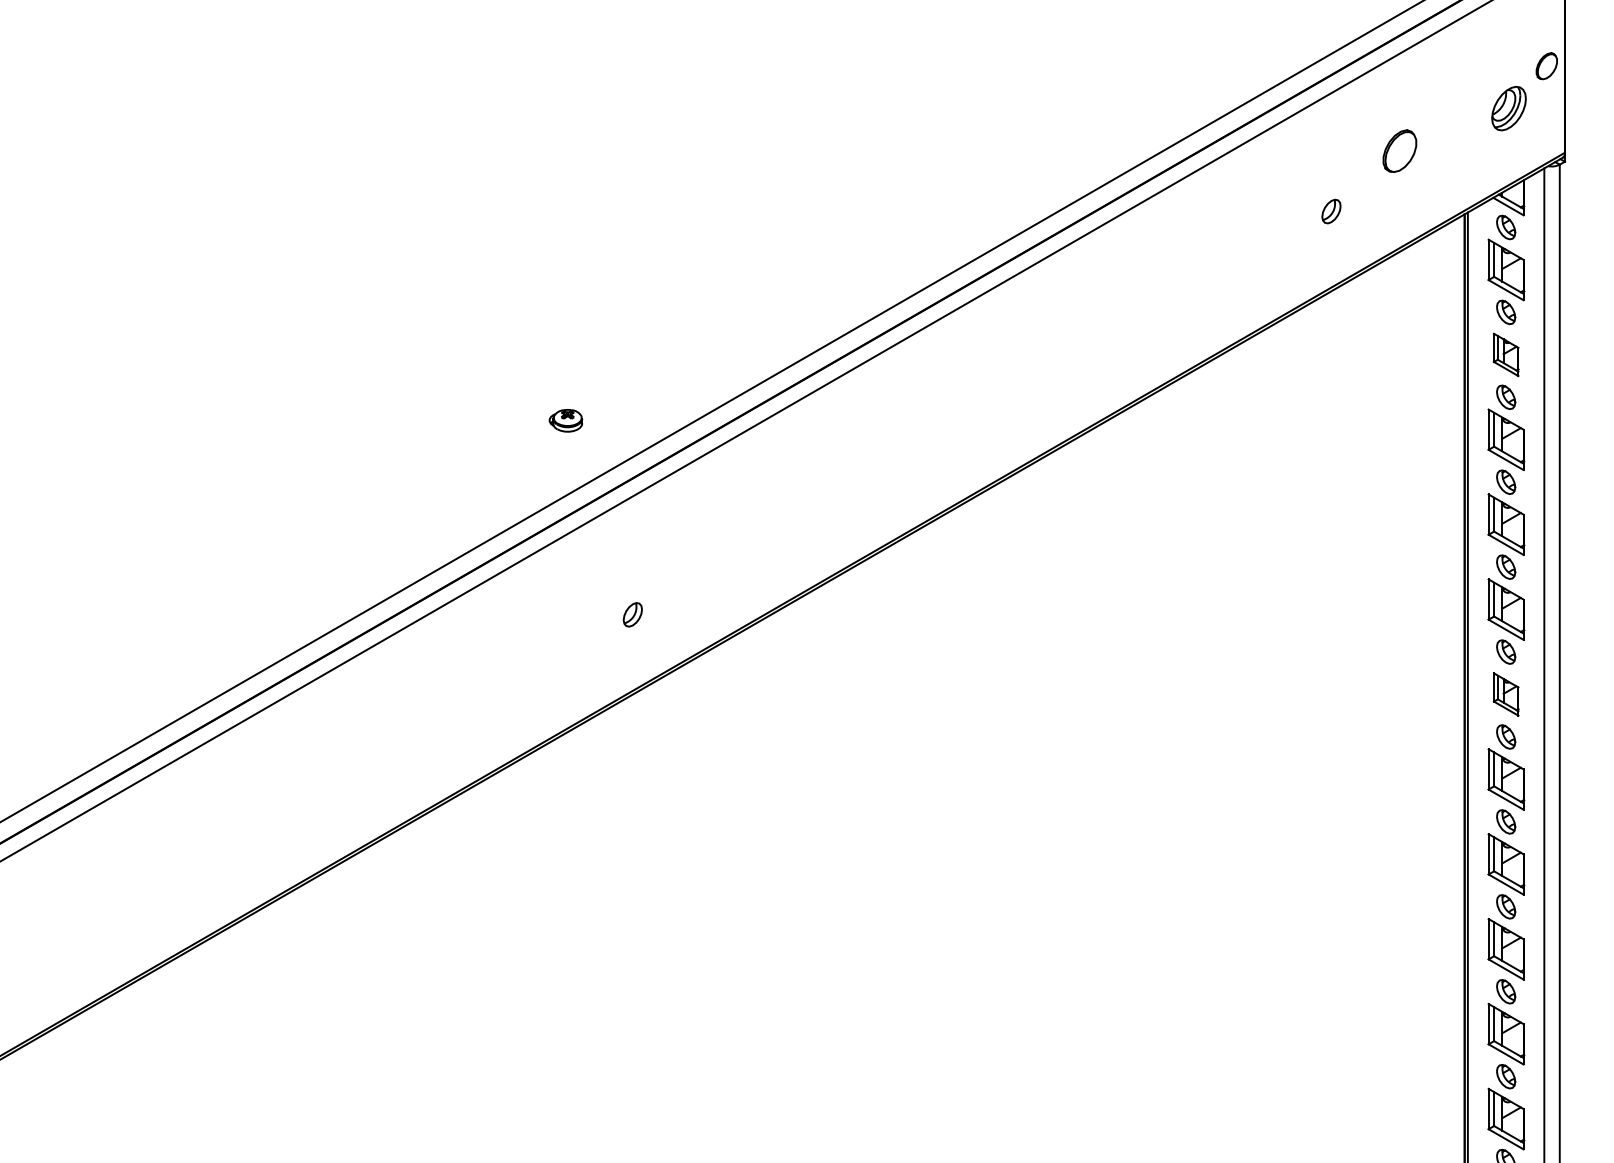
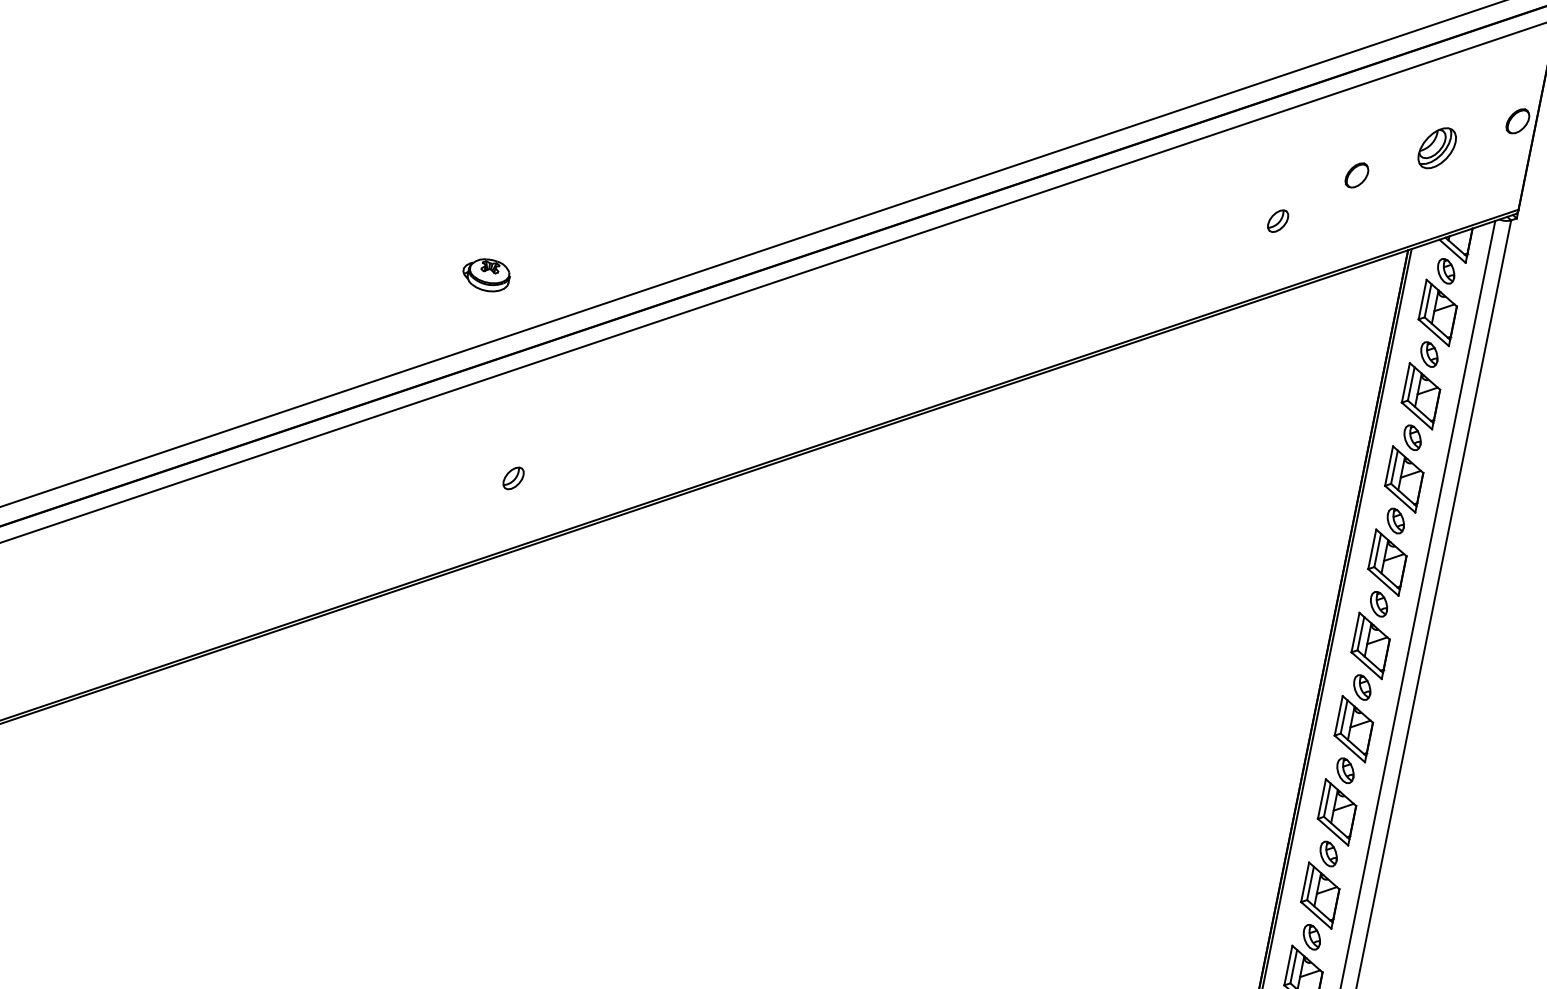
part: (1508, 108) -> (1436, 148), moved
part: (1399, 150) -> (1356, 174), size x0.62
part: (1506, 354) -> (1421, 395), size x1.43
part: (565, 420) -> (485, 274), size x1.43
part: (1506, 694) -> (1354, 729), size x1.43

